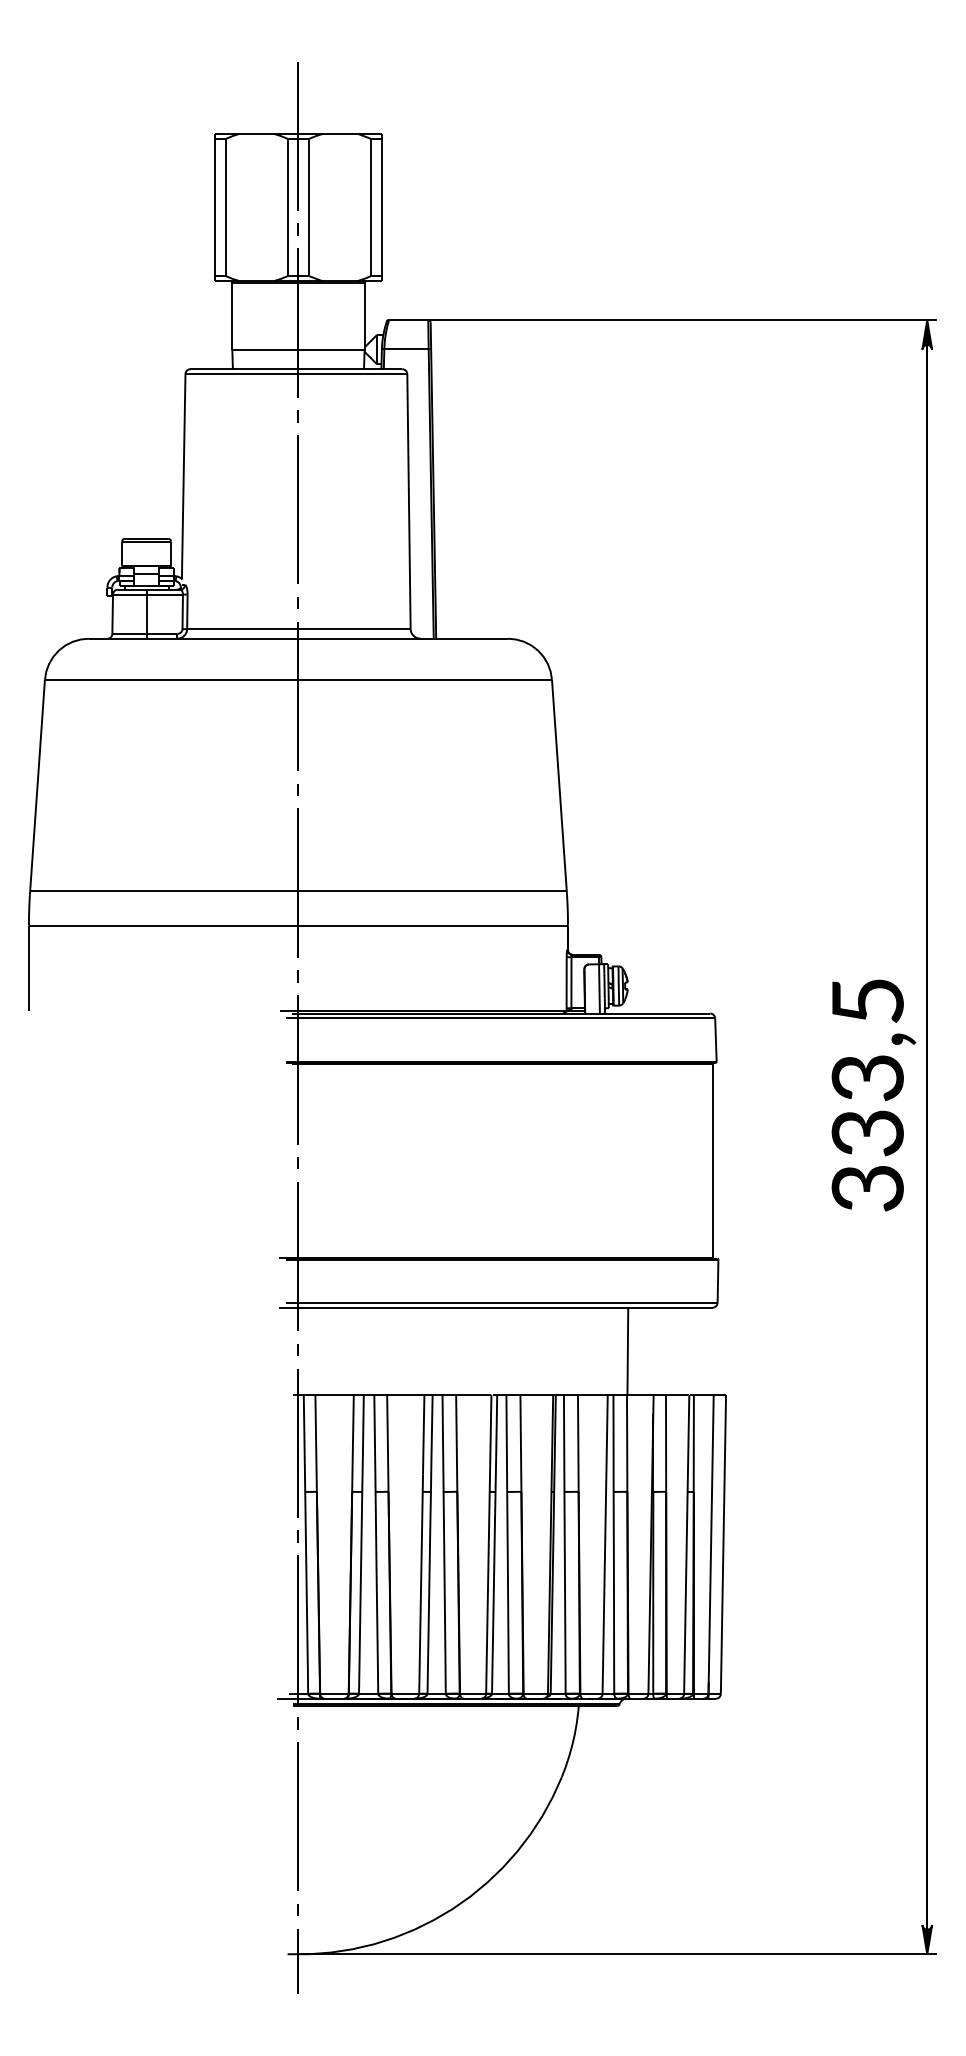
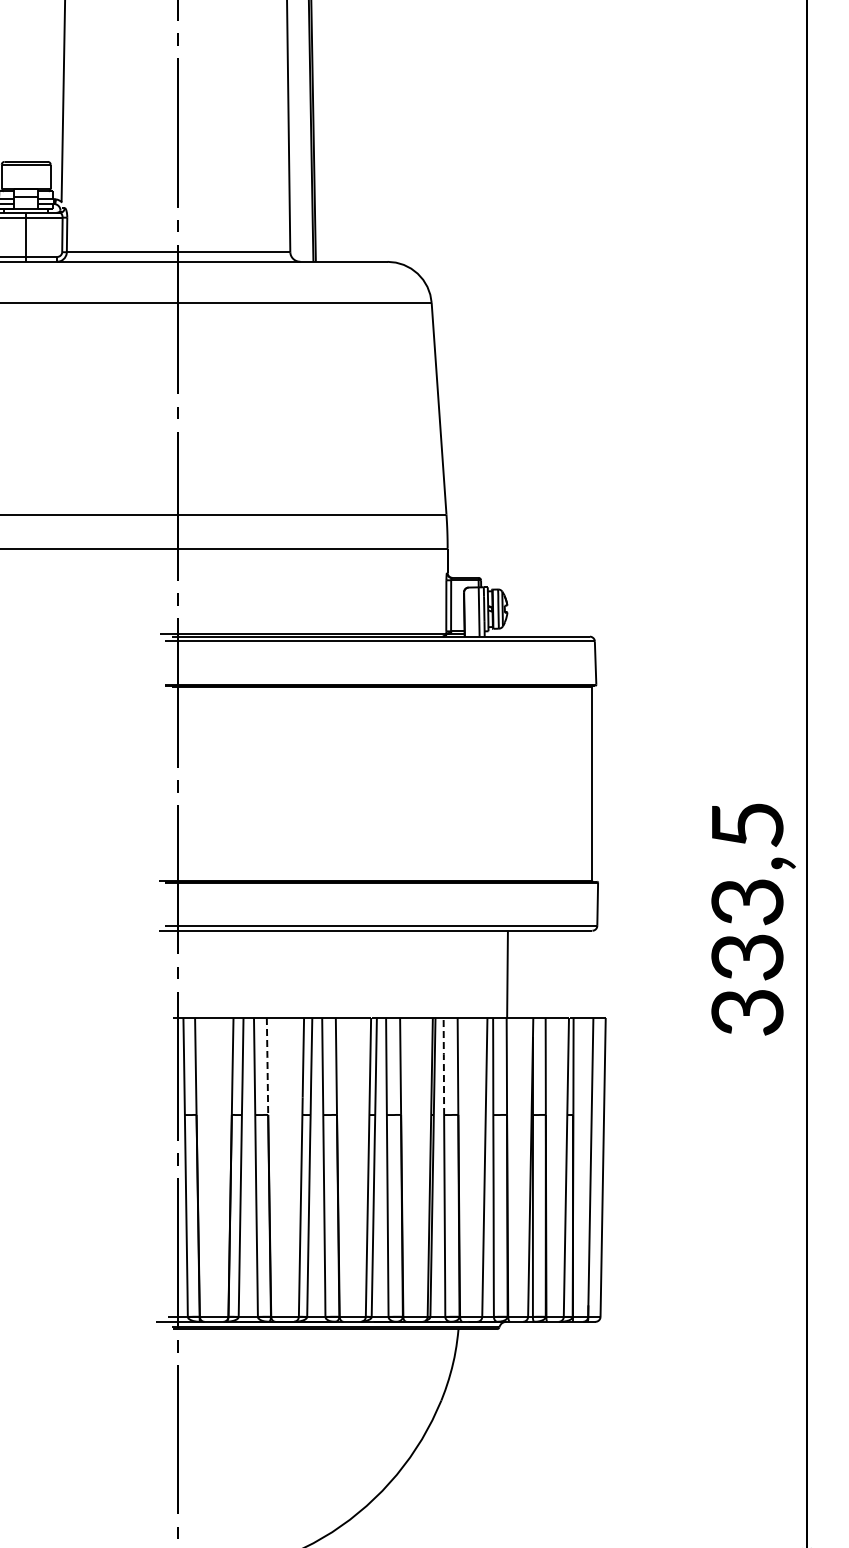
text: (873, 1095) -> (753, 919), moved
line: (564, 1442) -> (444, 1065), solid -> dashed
line: (387, 1443) -> (267, 1066), solid -> dashed

